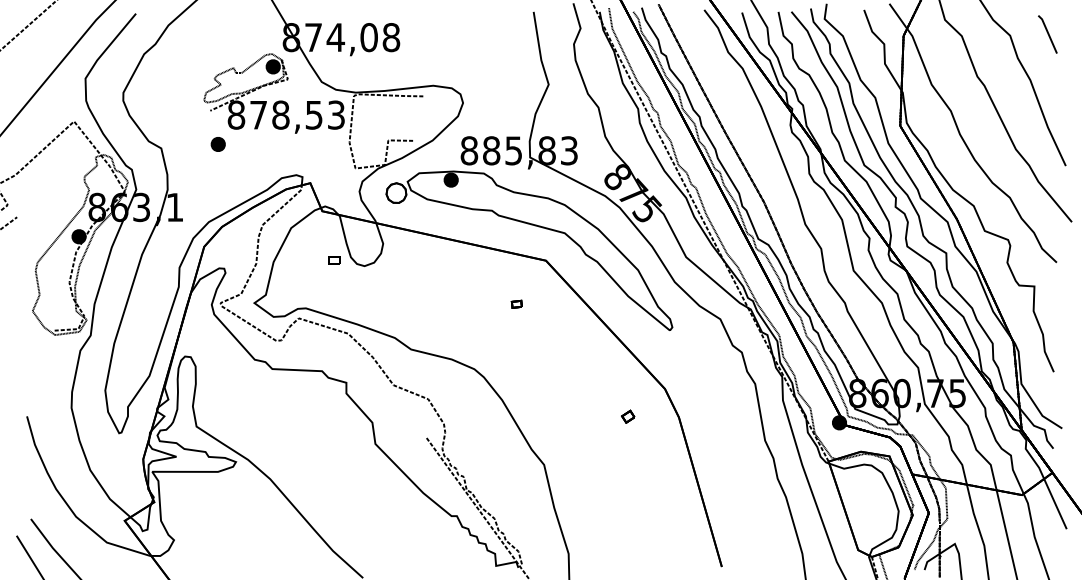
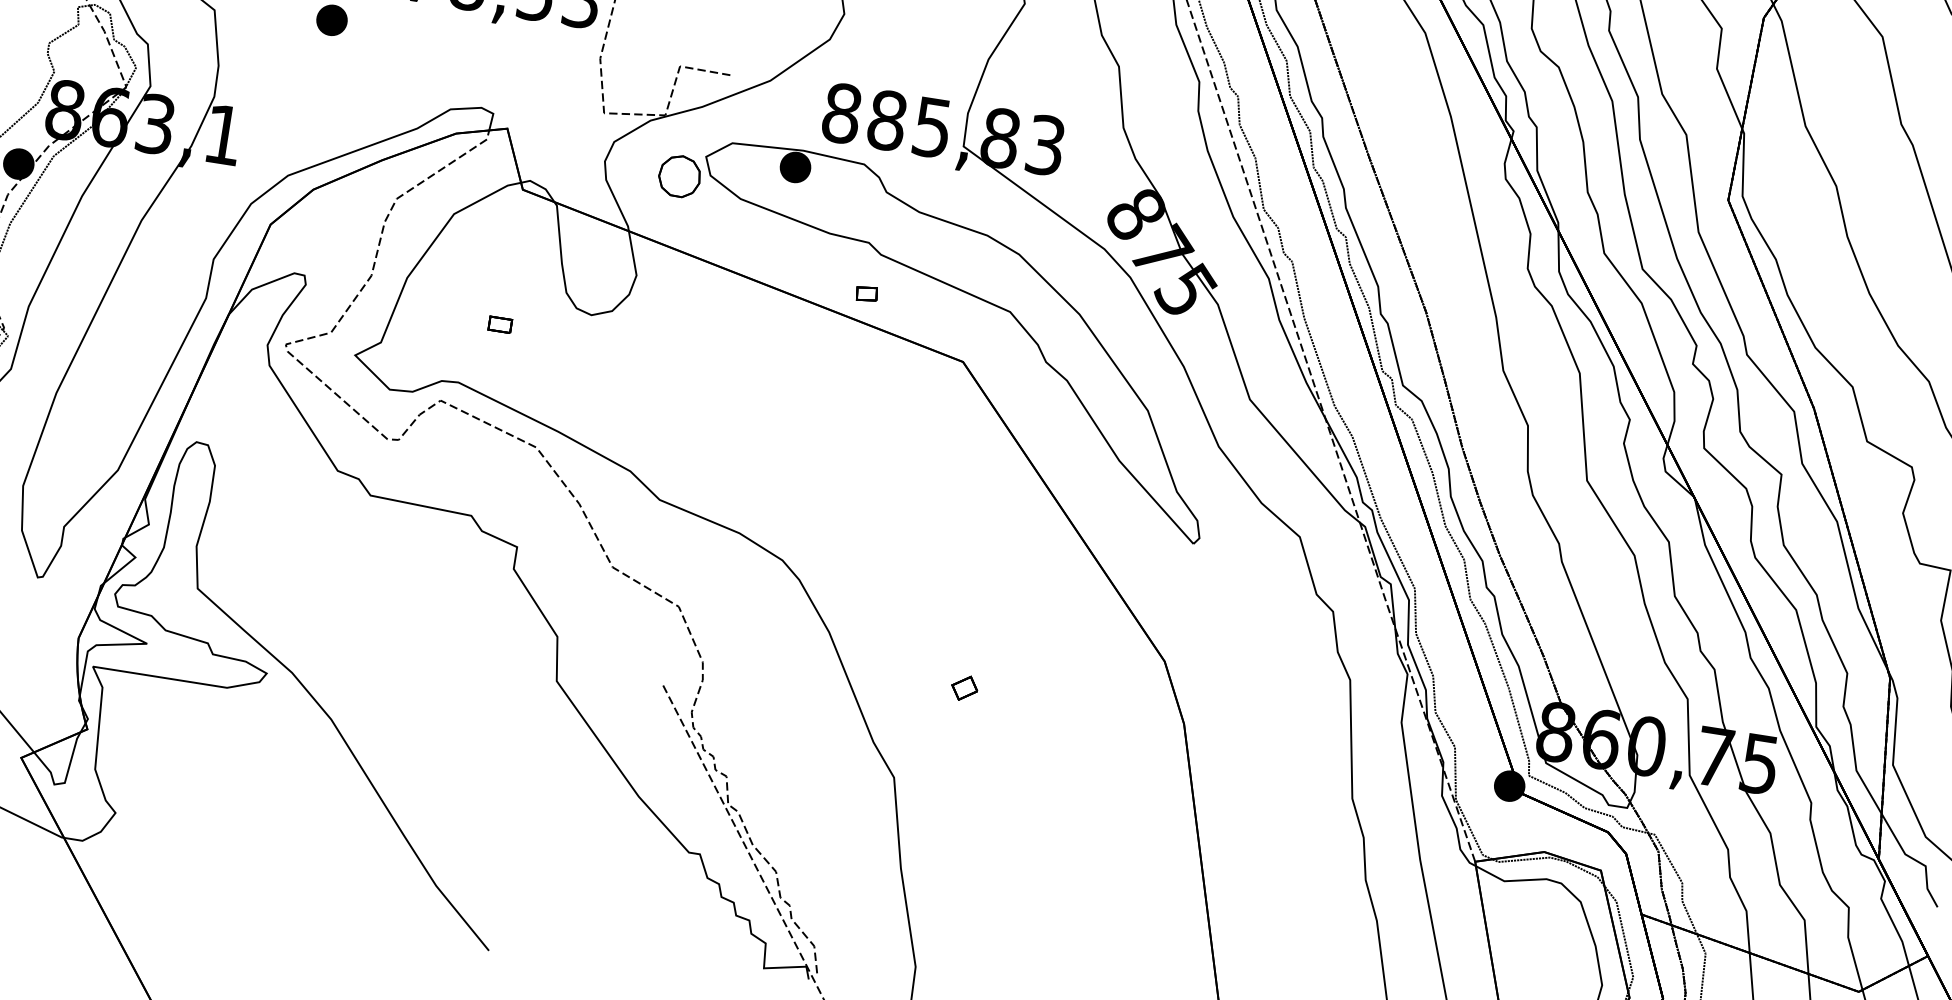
part: (334, 260) -> (499, 324), moved
part: (516, 303) -> (866, 292), moved
part: (628, 416) -> (965, 687), moved

